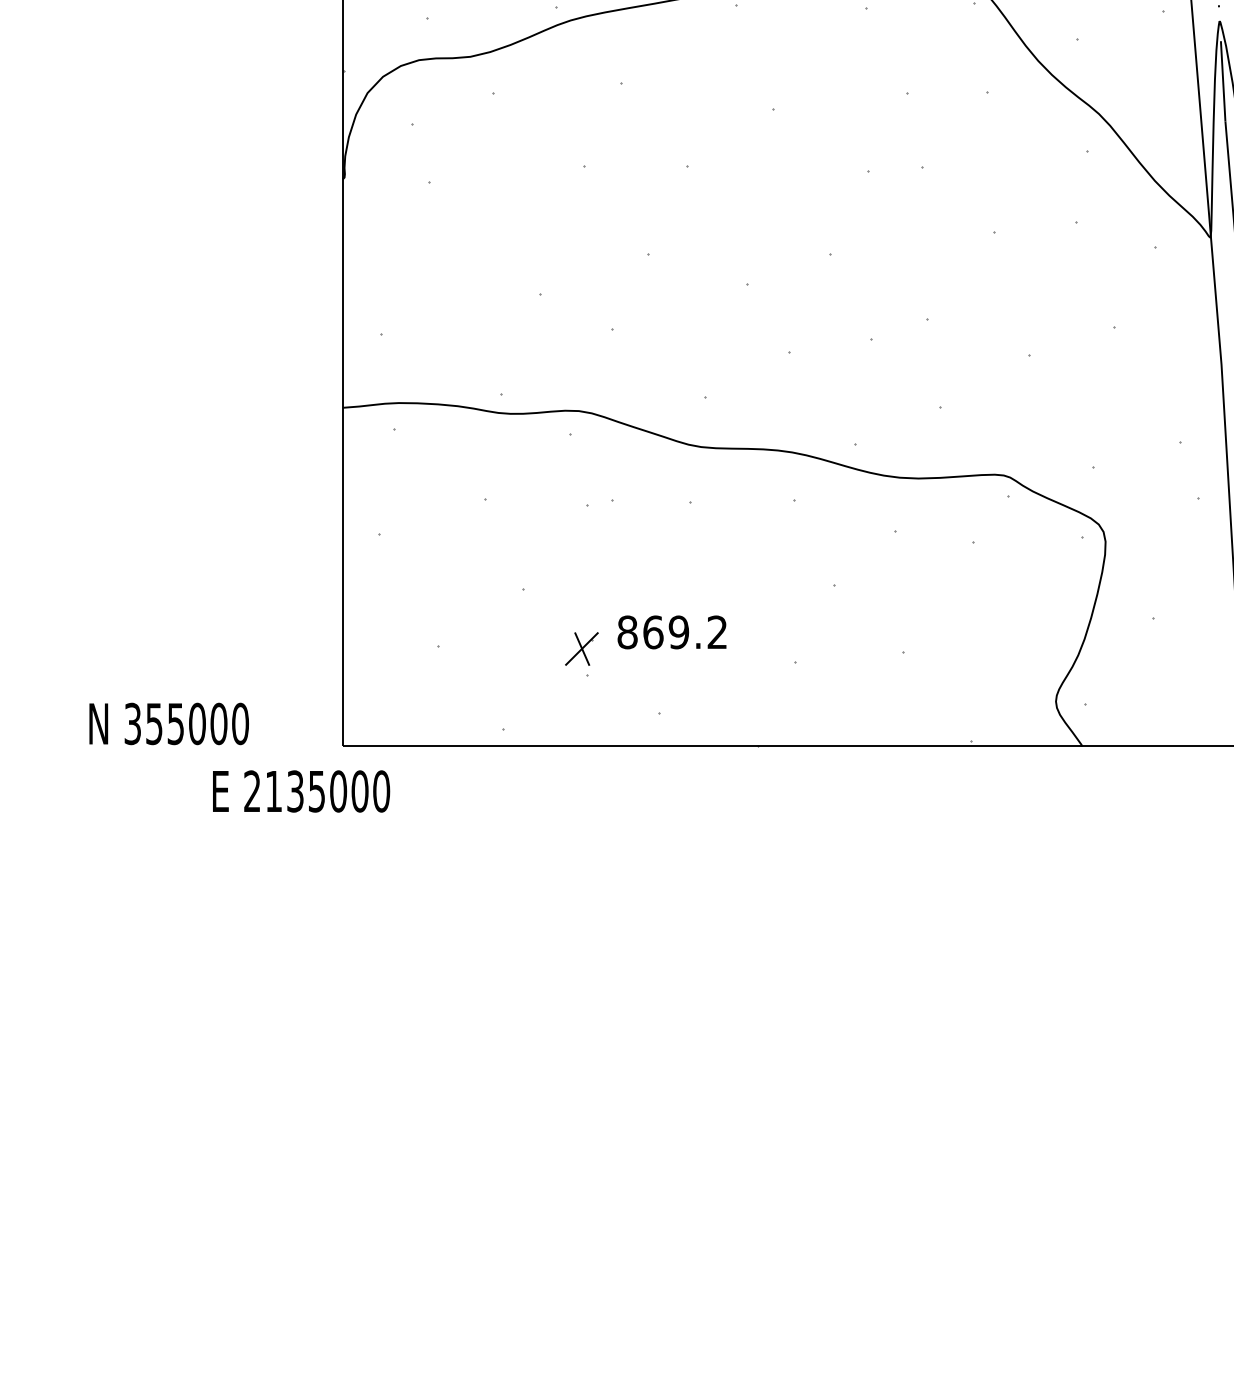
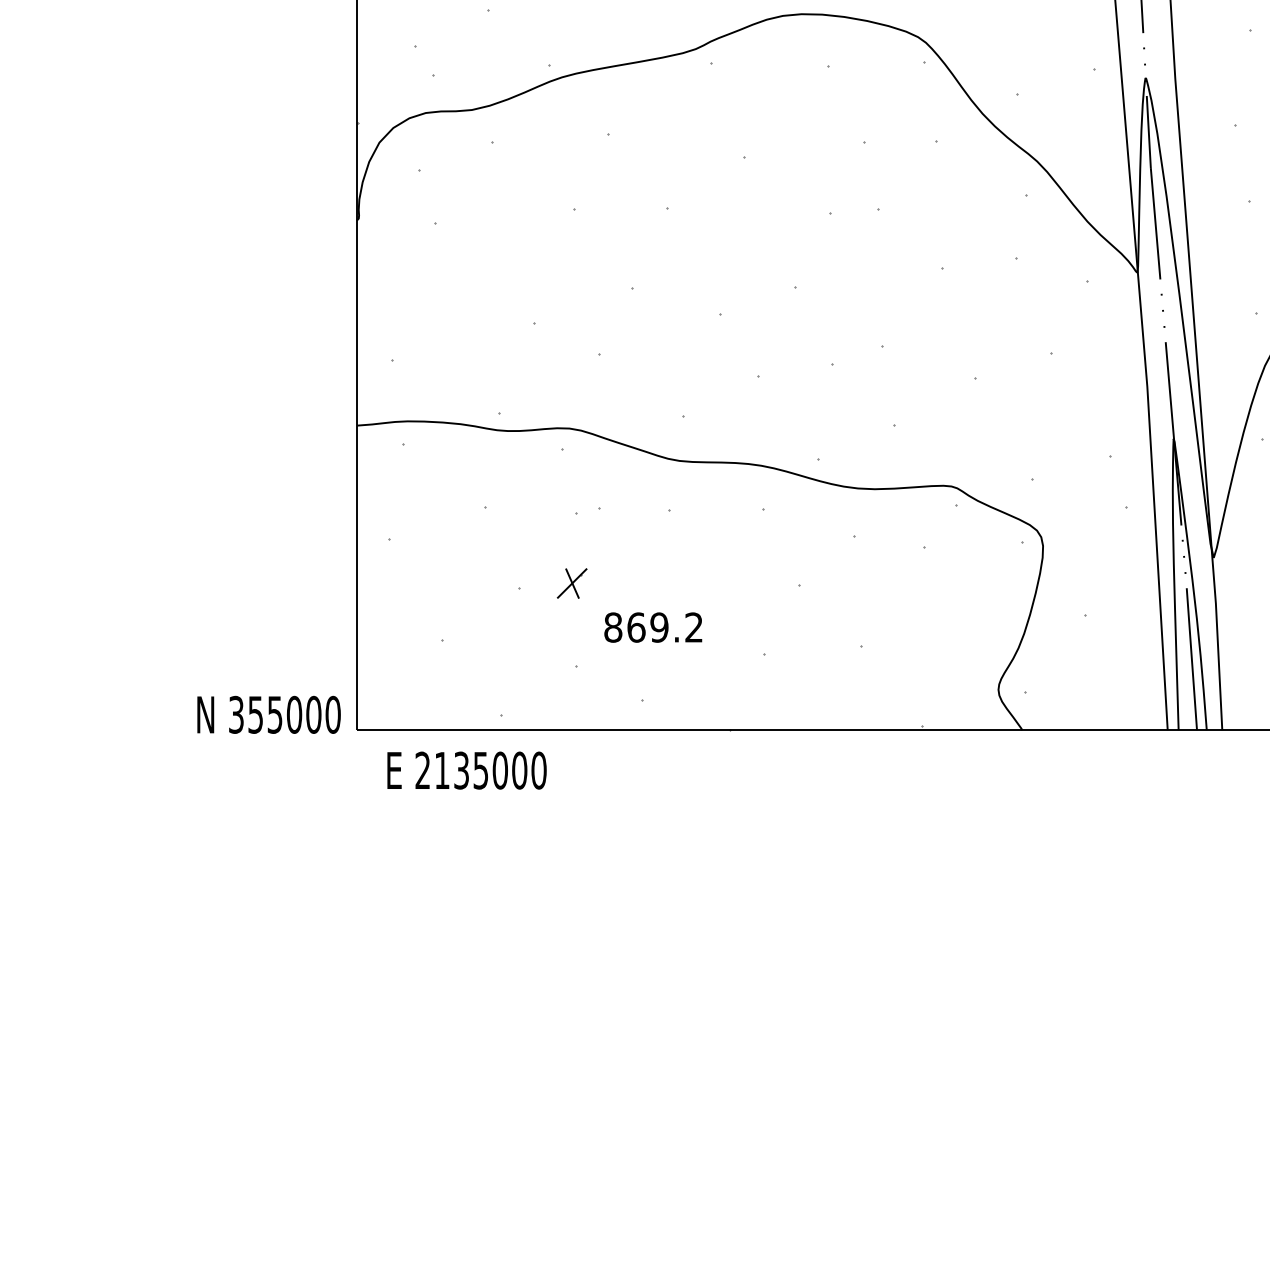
part: (581, 648) -> (571, 583), moved
text: (168, 723) -> (268, 714), moved
text: (300, 791) -> (466, 770), moved

